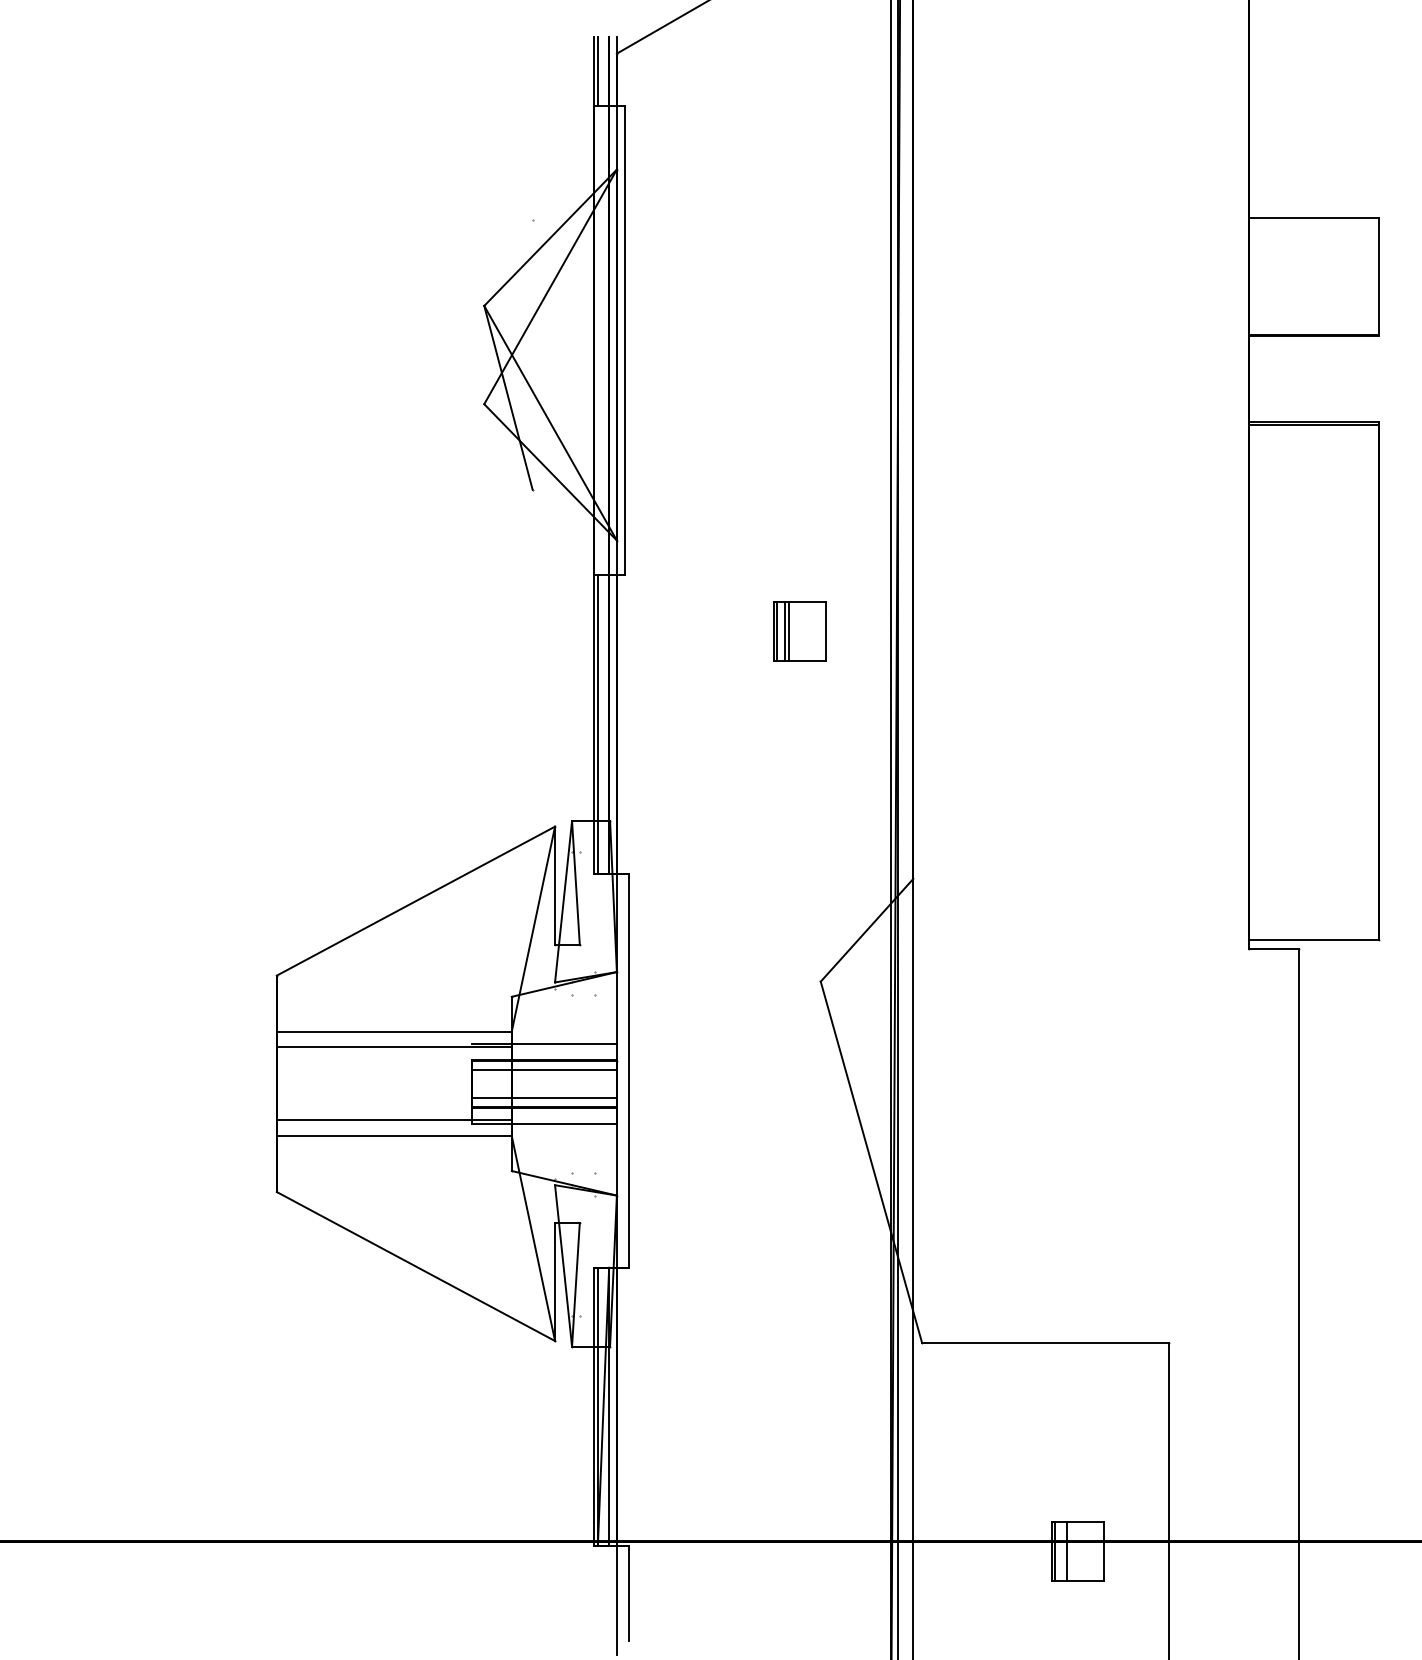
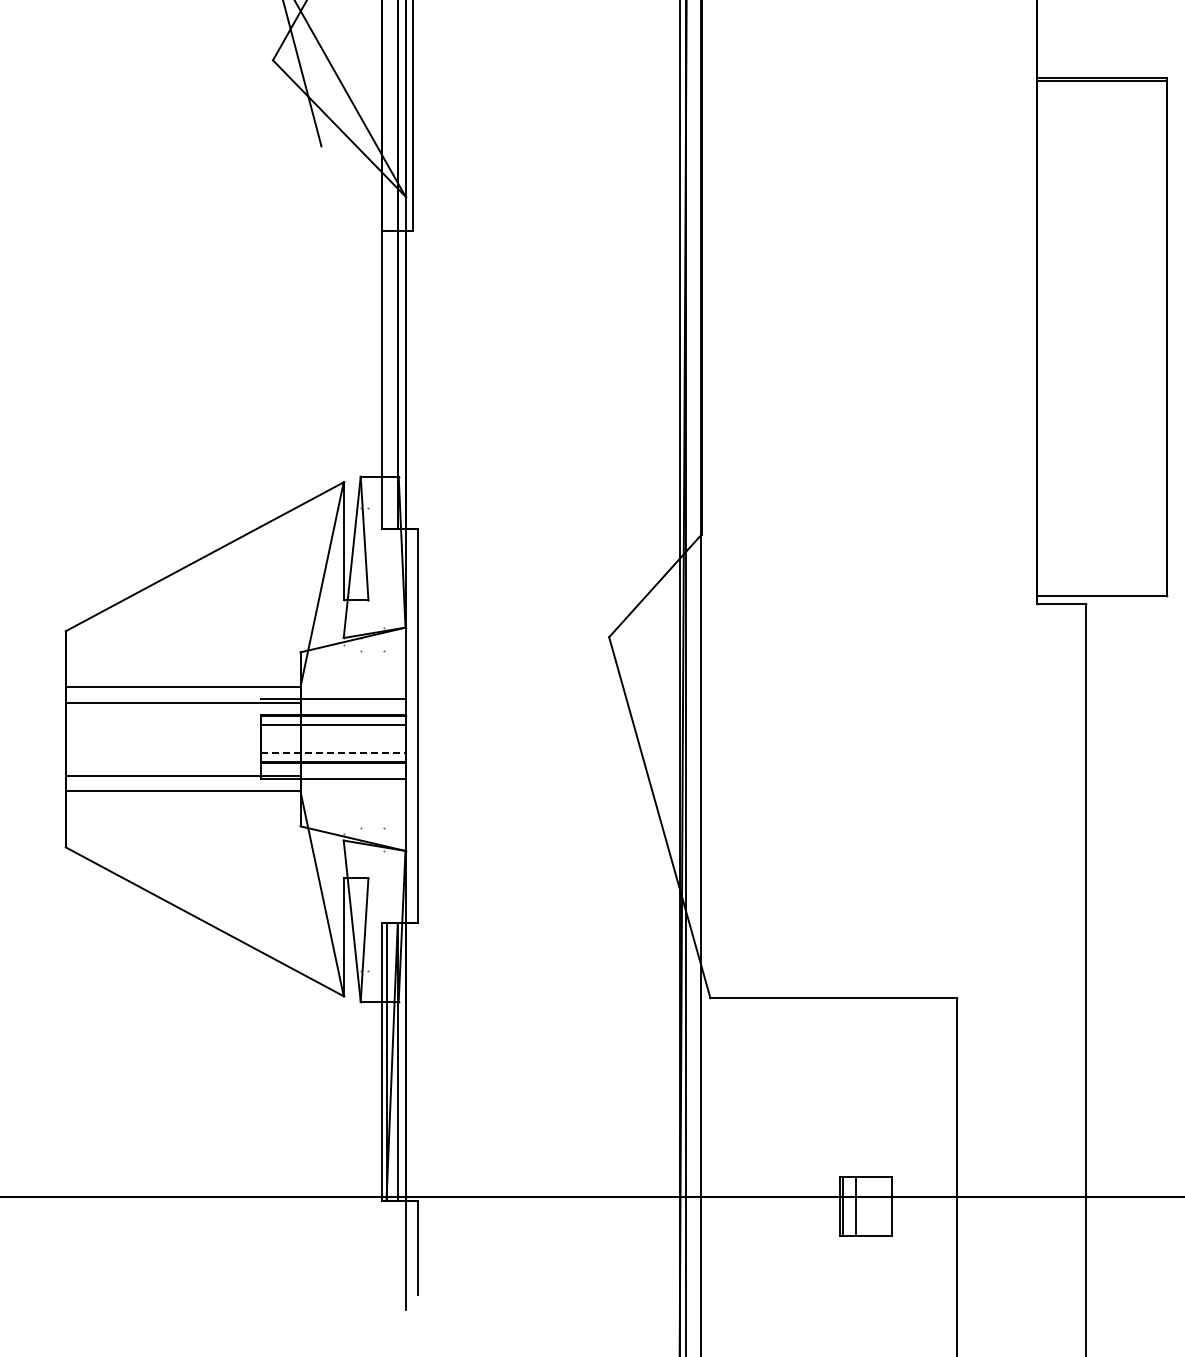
part: (799, 631) -> (587, 287), removed
line: (597, 723) -> (386, 379), removed
line: (545, 1097) -> (334, 752), solid -> dashed

